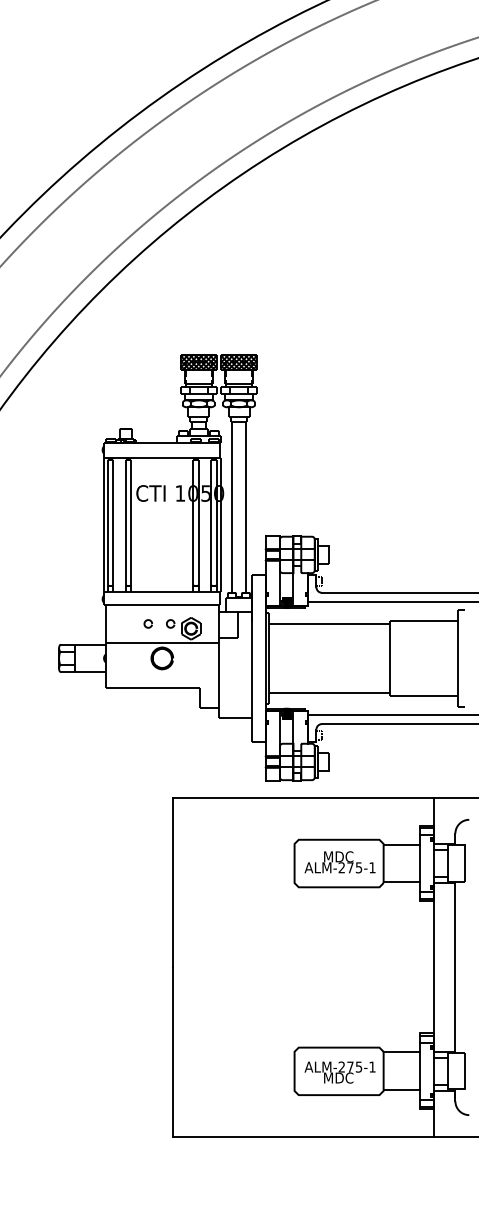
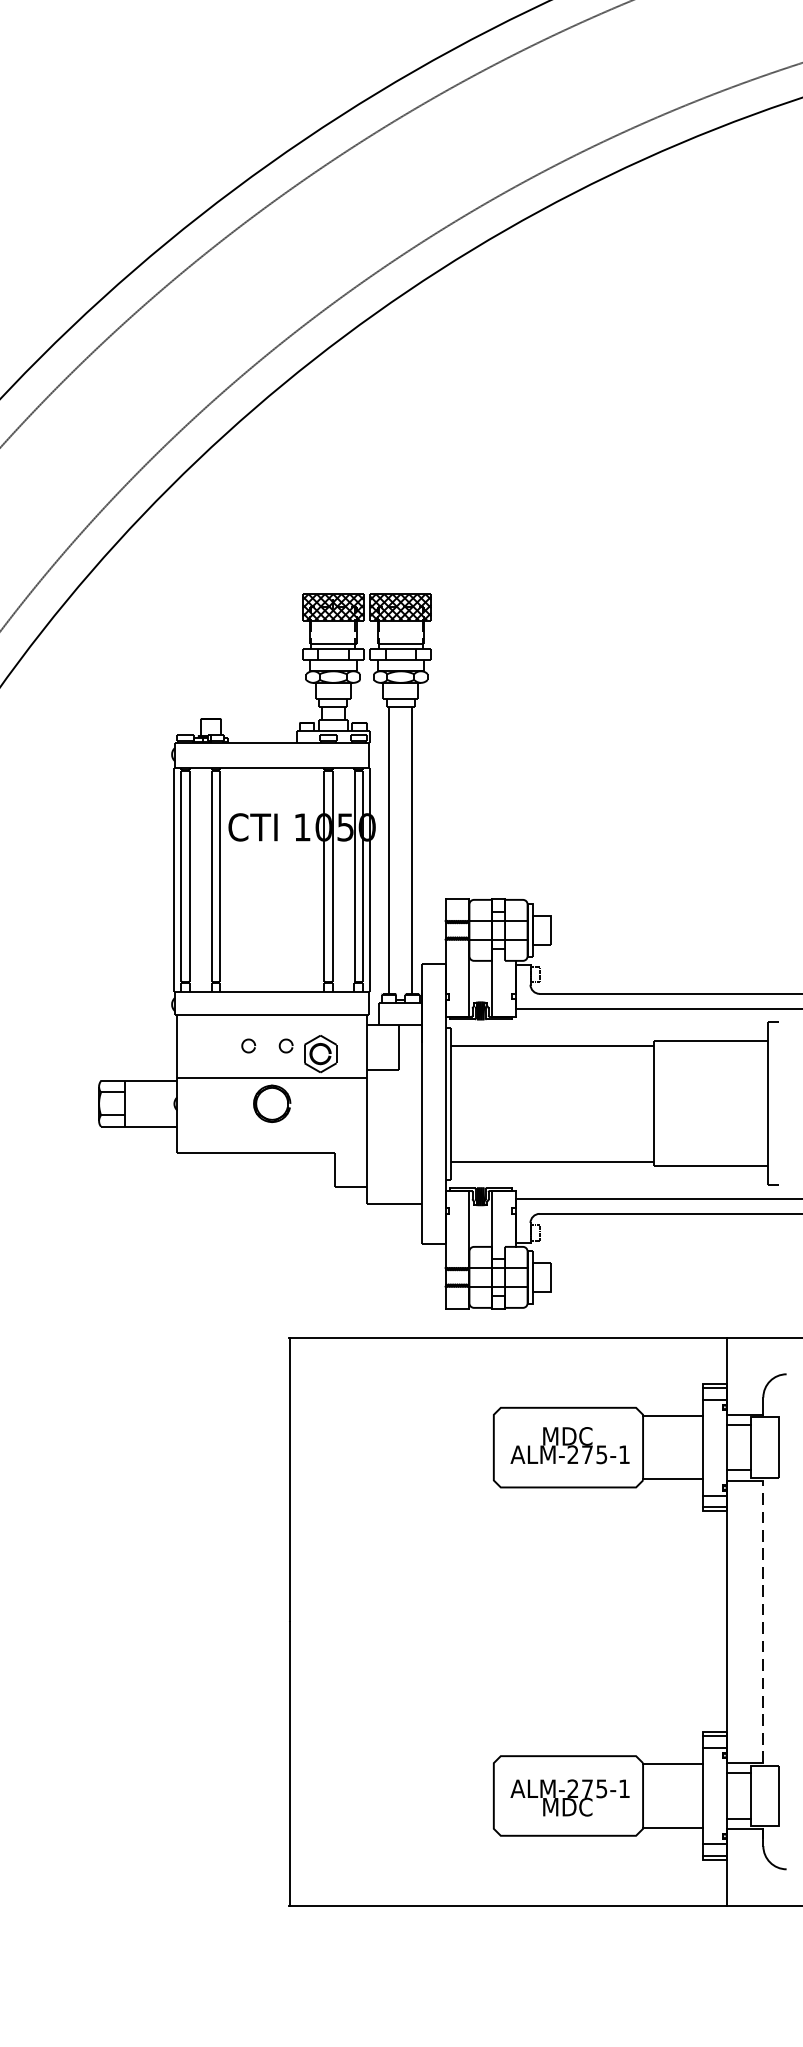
line: (455, 966) -> (763, 1620), solid -> dashed

